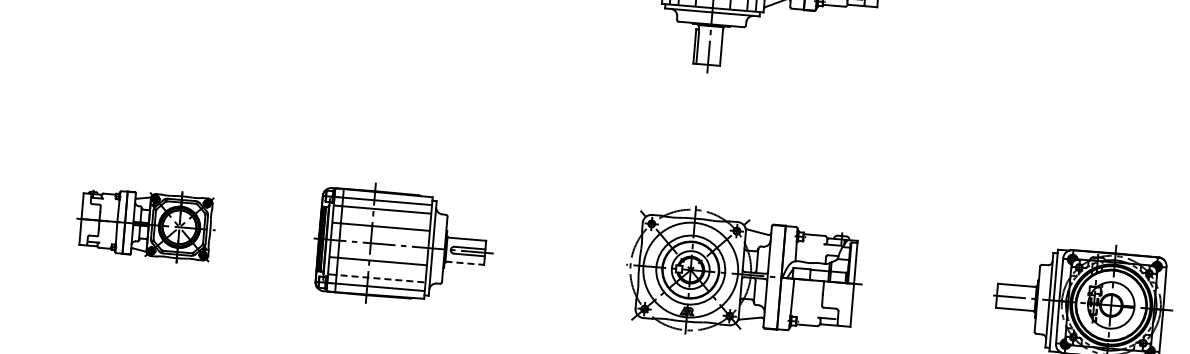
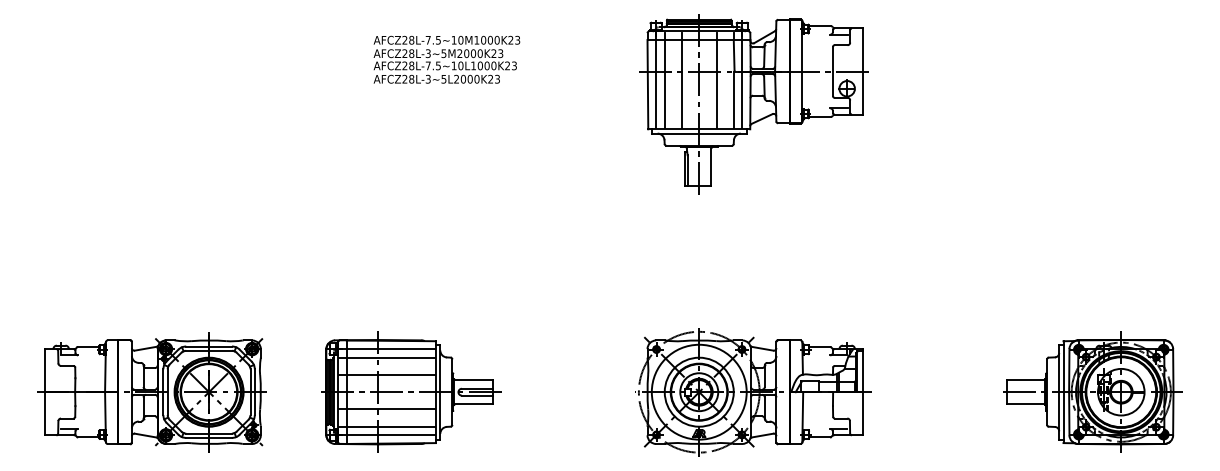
part: (144, 224) -> (151, 392), size x1.67
line: (465, 263) -> (474, 404), dashed -> solid
line: (380, 278) -> (390, 426), dashed -> solid

